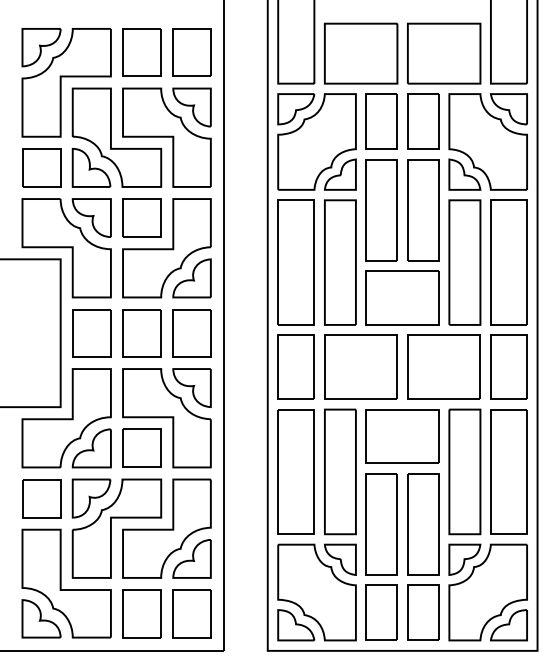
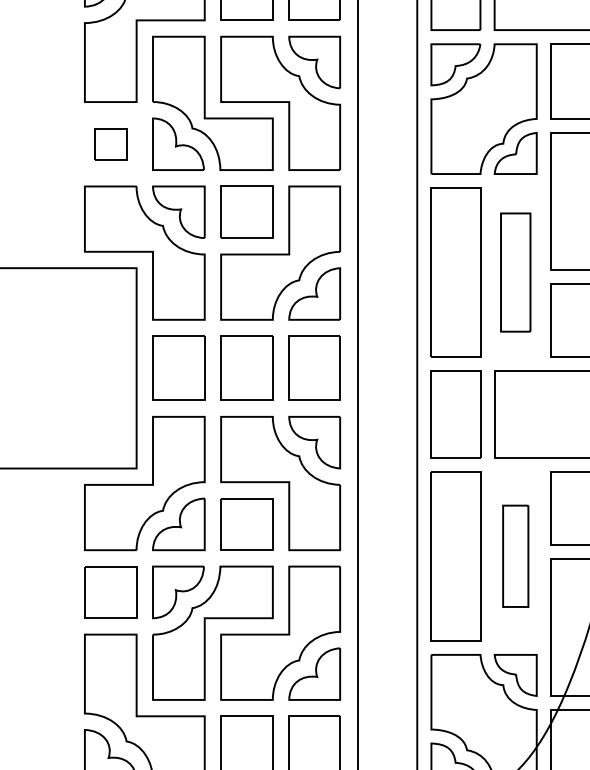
part: (41, 167) -> (110, 143), size x0.6
part: (340, 262) -> (515, 272), size x0.7
part: (340, 471) -> (515, 555), size x0.6

